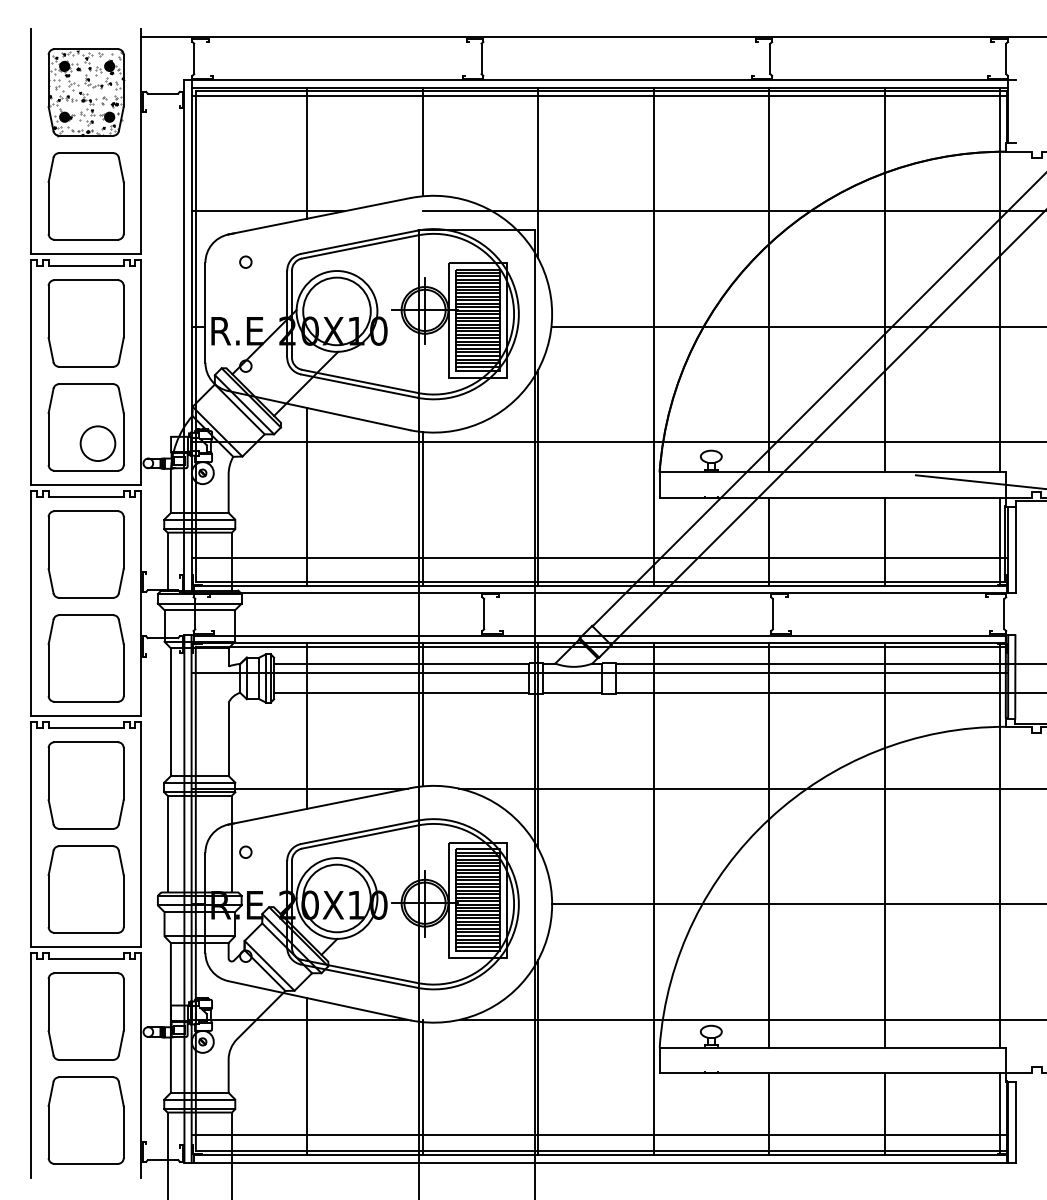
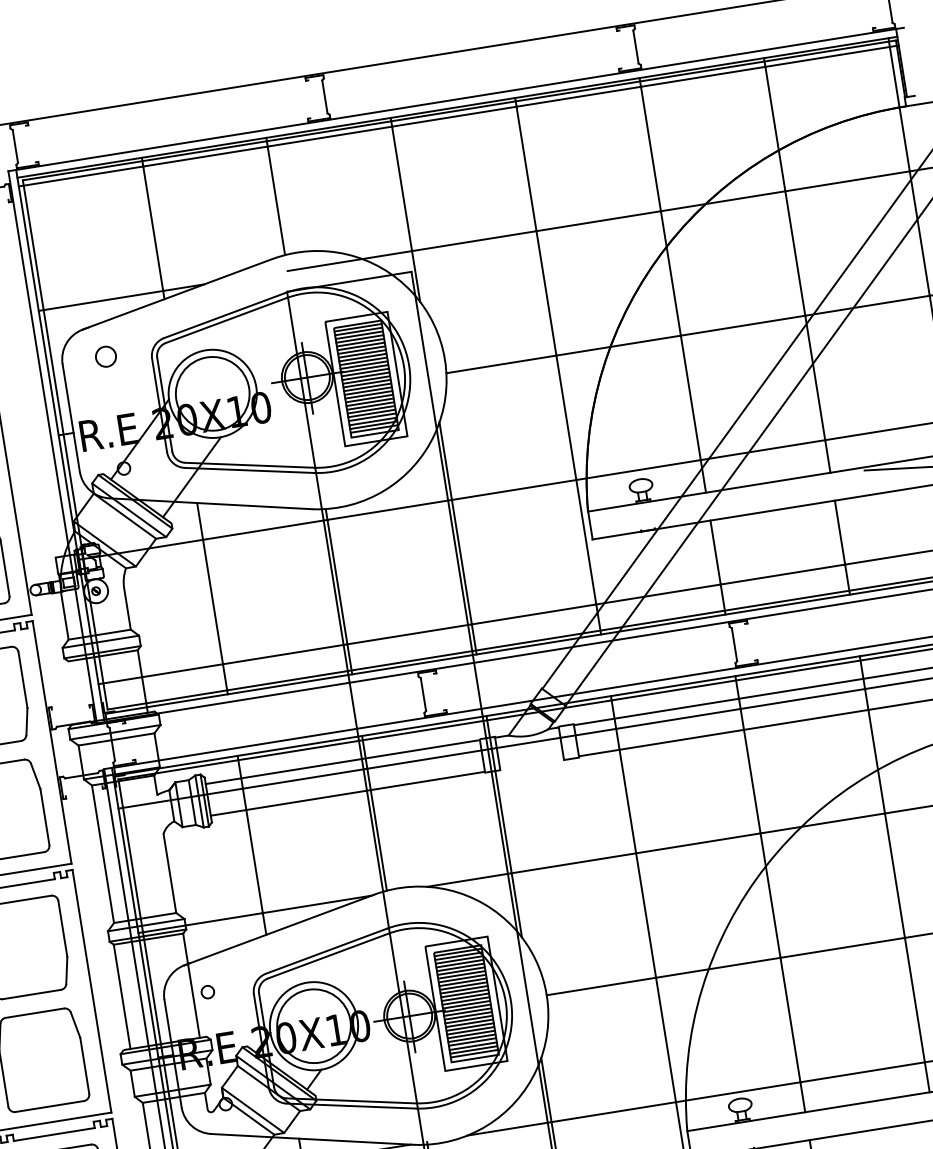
circle: (245, 261) -> (105, 355), size x1.6
line: (167, 561) -> (73, 692), removed
line: (571, 692) -> (531, 763), removed

